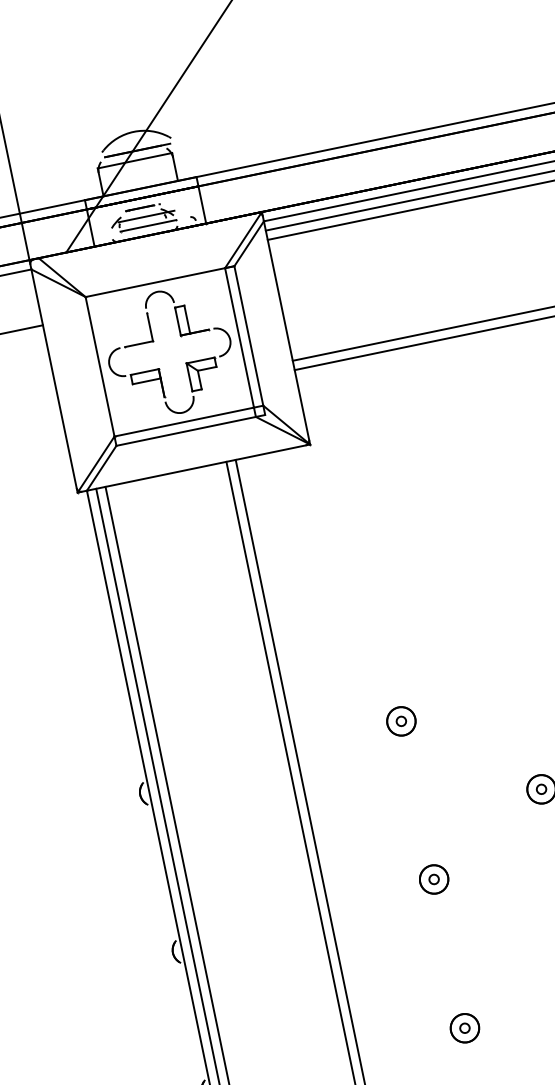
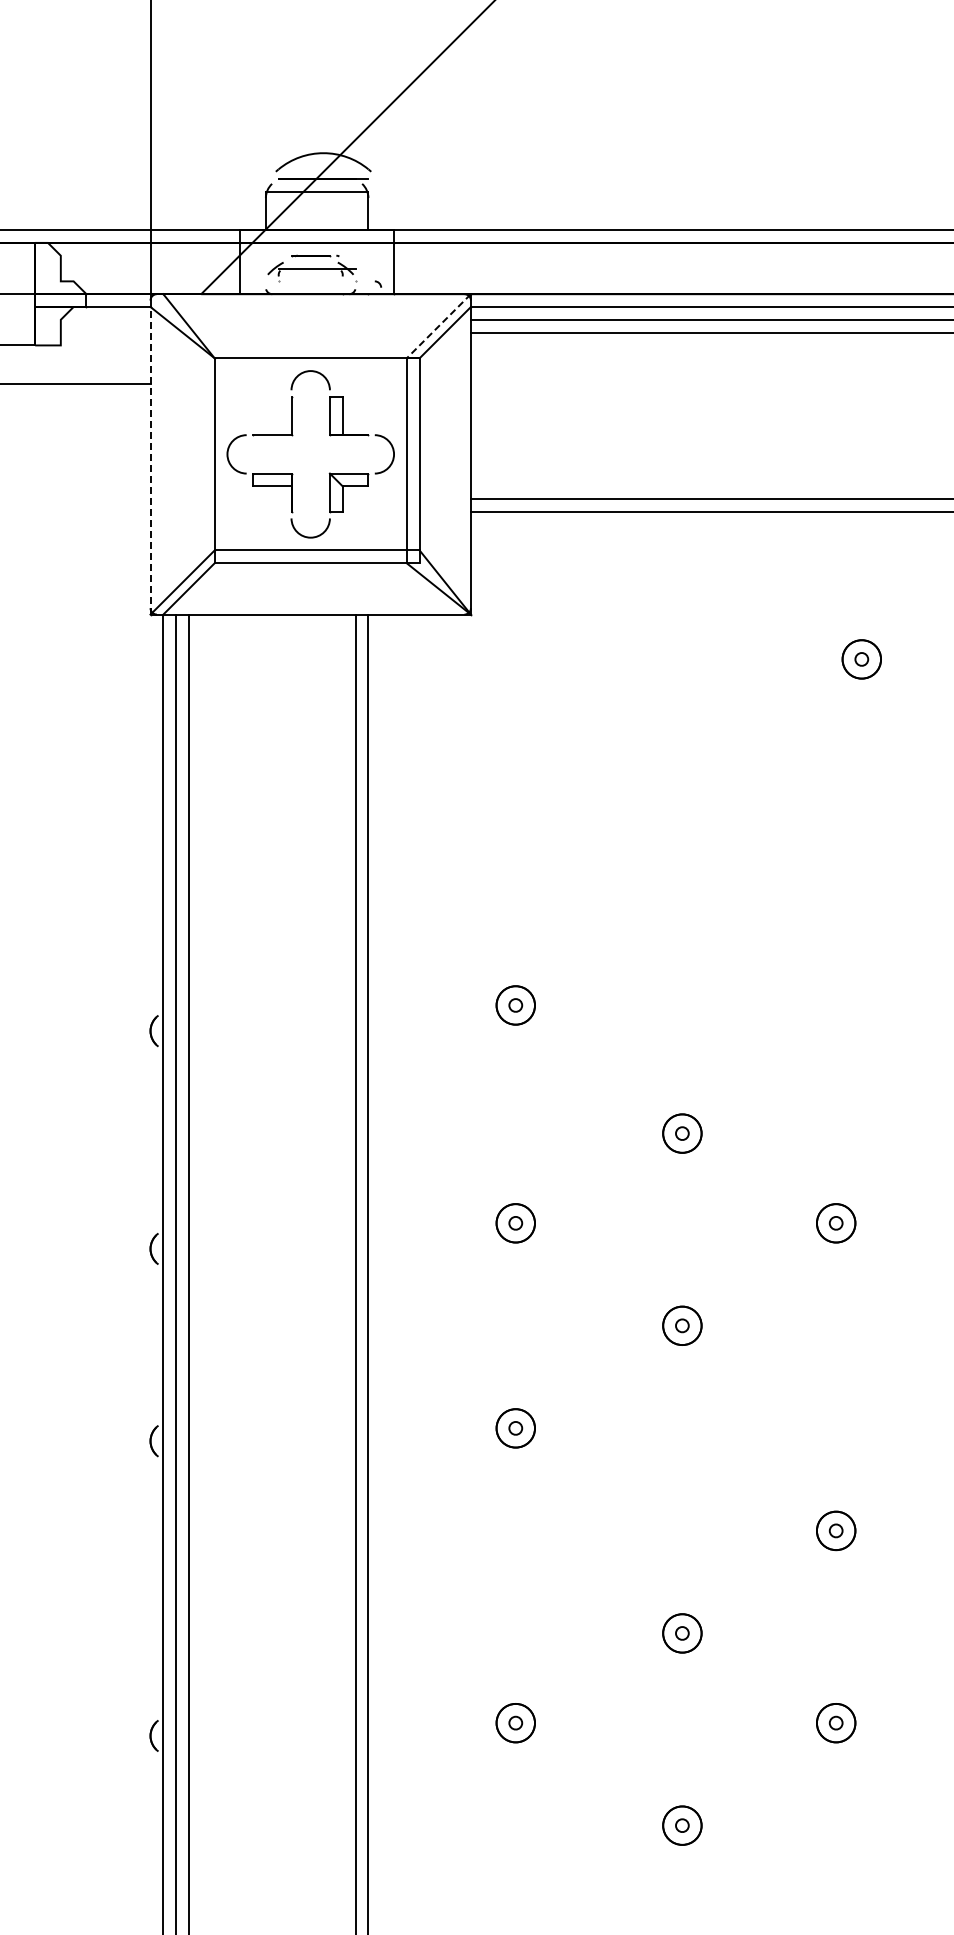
line: (148, 226) -> (316, 281), removed
line: (243, 240) -> (438, 326), solid -> dashed
line: (54, 380) -> (150, 460), solid -> dashed

